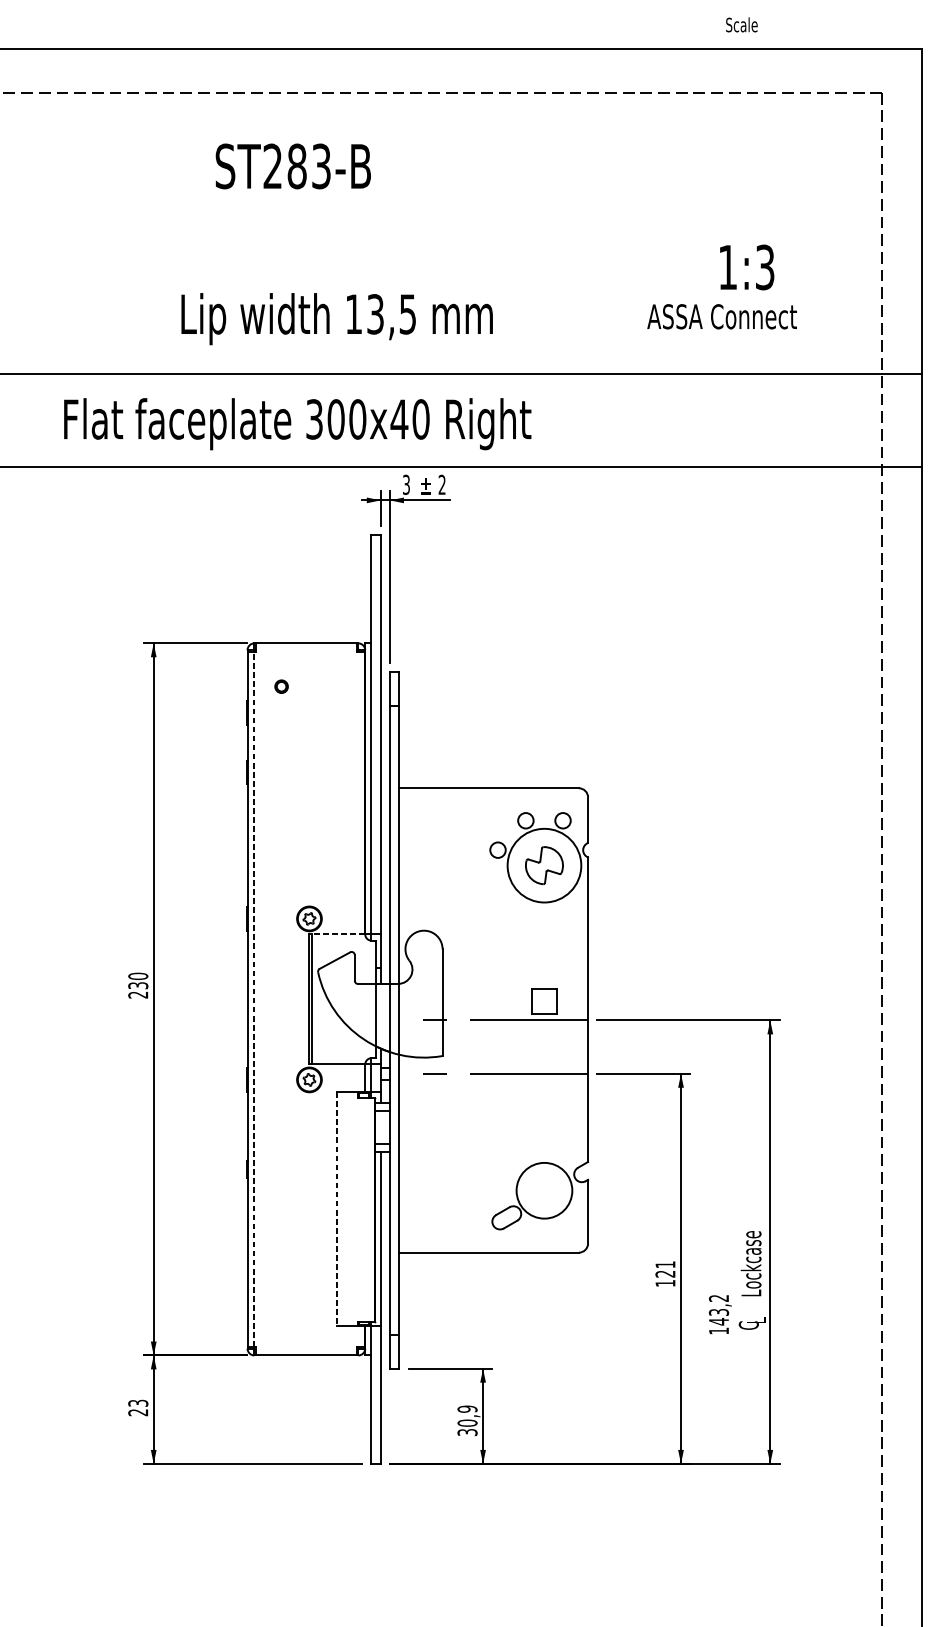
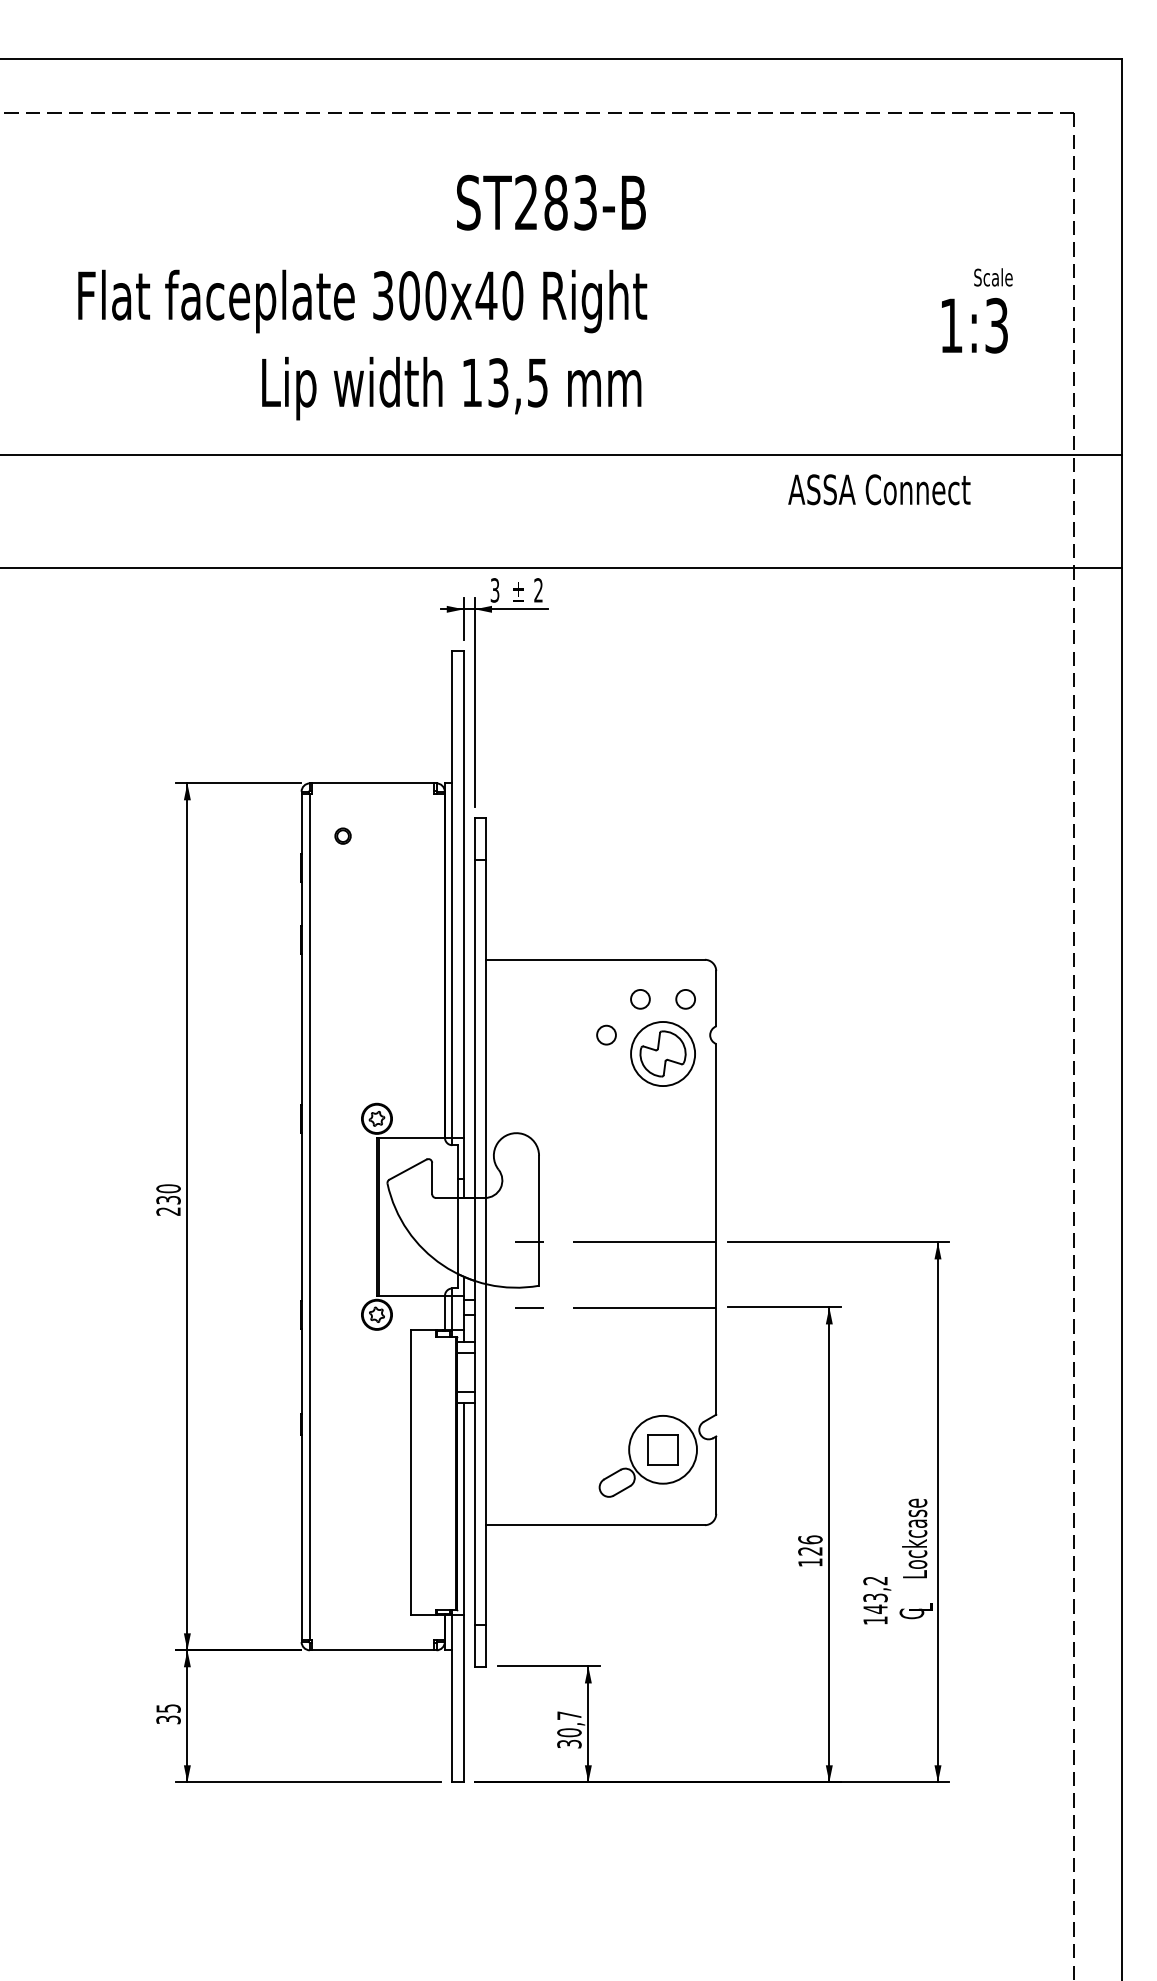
text: (741, 24) -> (993, 277), moved
text: (293, 166) -> (551, 202), moved
text: (746, 267) -> (974, 325), moved
text: (722, 316) -> (879, 489), moved
text: (337, 319) -> (451, 388), moved
text: (297, 424) -> (362, 301), moved
circle: (544, 865) -> (663, 1053), size x0.71
line: (337, 934) -> (410, 1137), dashed -> solid
line: (254, 999) -> (309, 1216), dashed -> solid
part: (543, 1001) -> (662, 1449), moved
line: (337, 1209) -> (410, 1472), dashed -> solid
text: (665, 1264) -> (810, 1539), 121 -> 126
text: (138, 1408) -> (168, 1714), 23 -> 35
text: (467, 1409) -> (569, 1715), 30,9 -> 30,7

